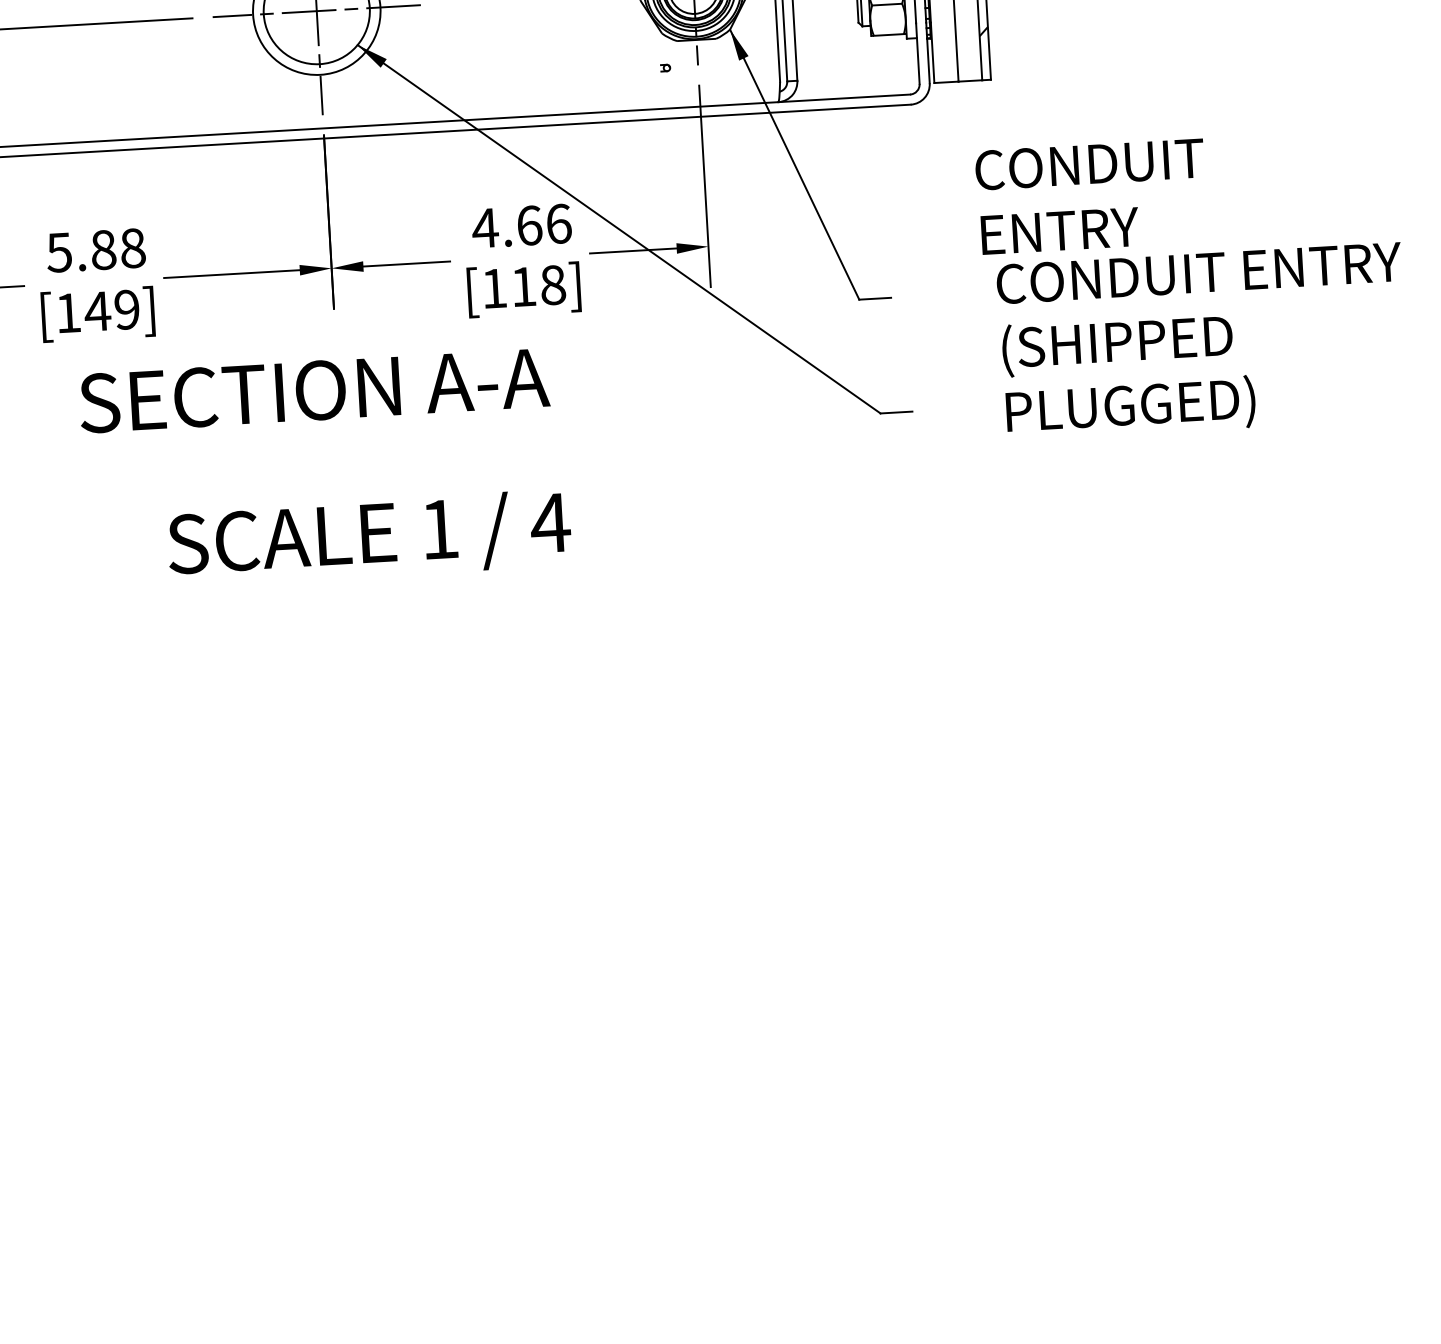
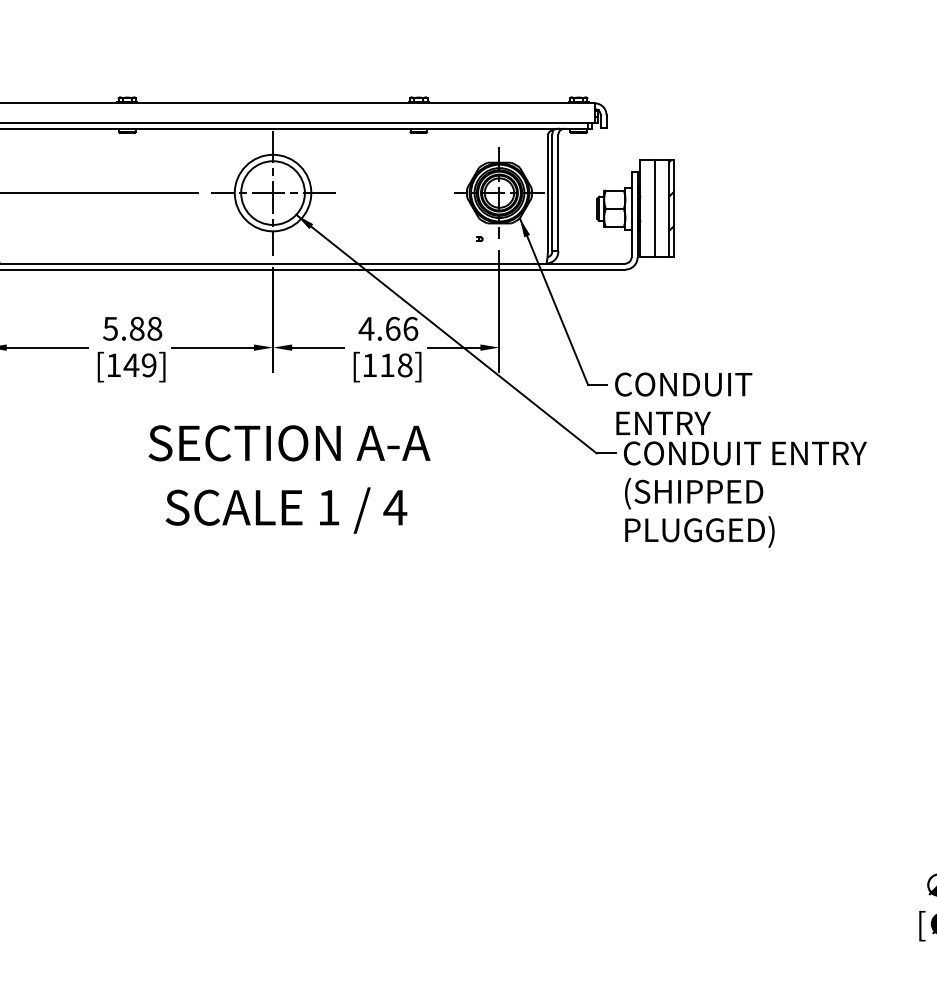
text: (1191, 283) -> (740, 459), moved
text: (314, 391) -> (289, 443), moved

